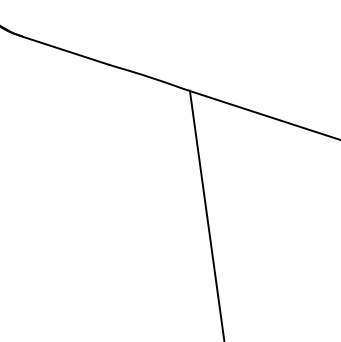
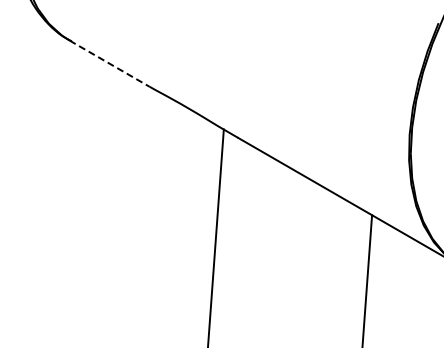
line: (65, 49) -> (110, 63), solid -> dashed

